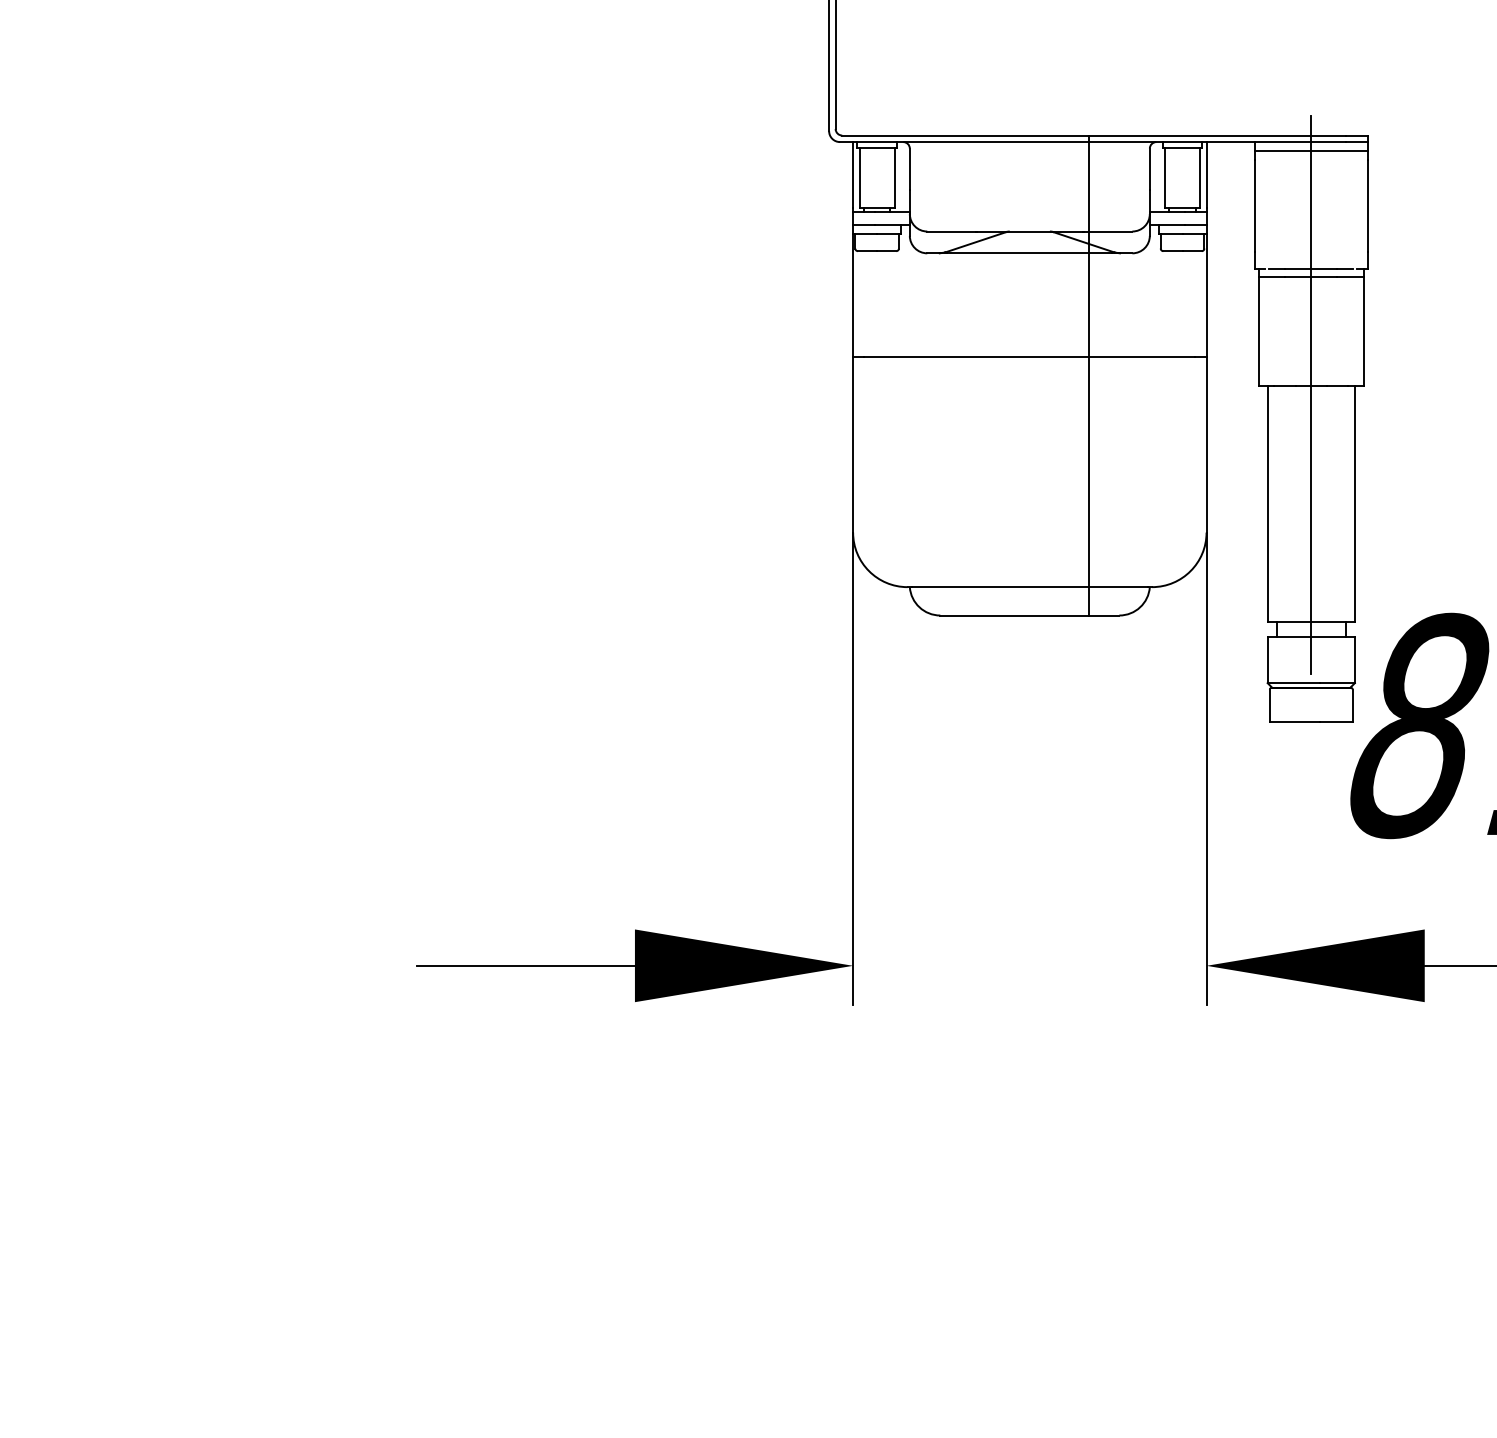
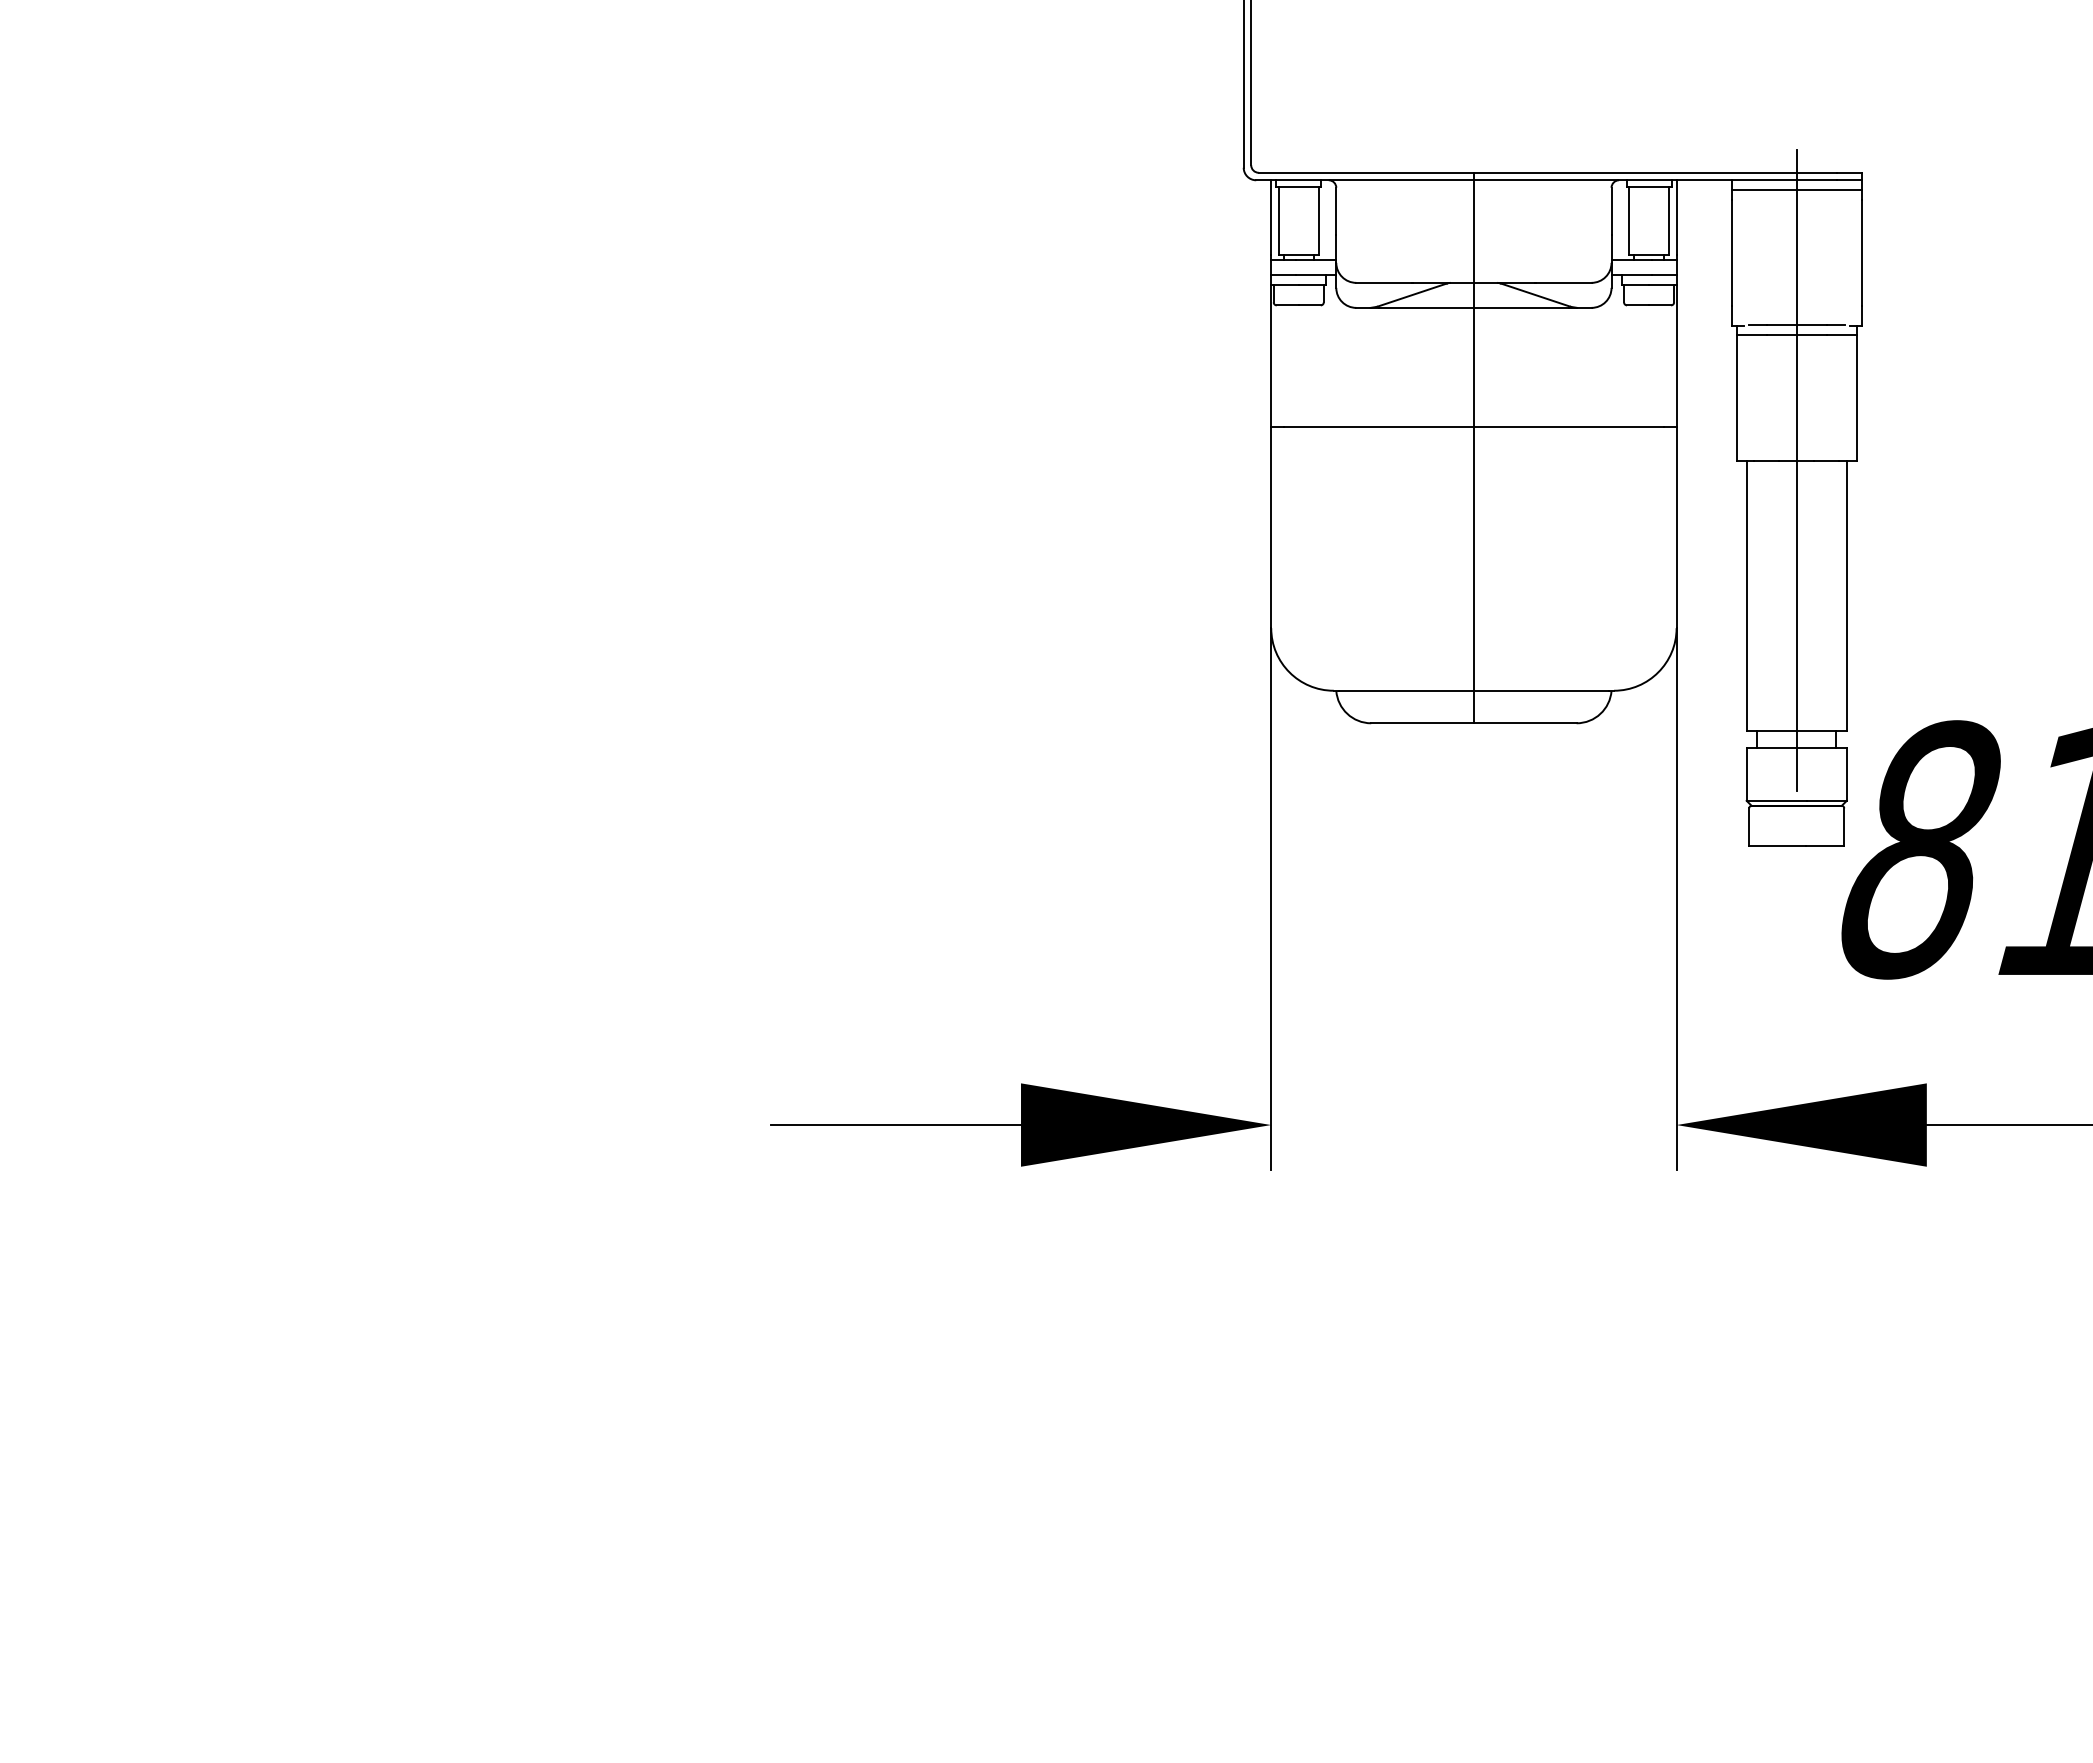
line: (1088, 375) -> (1473, 447), moved

